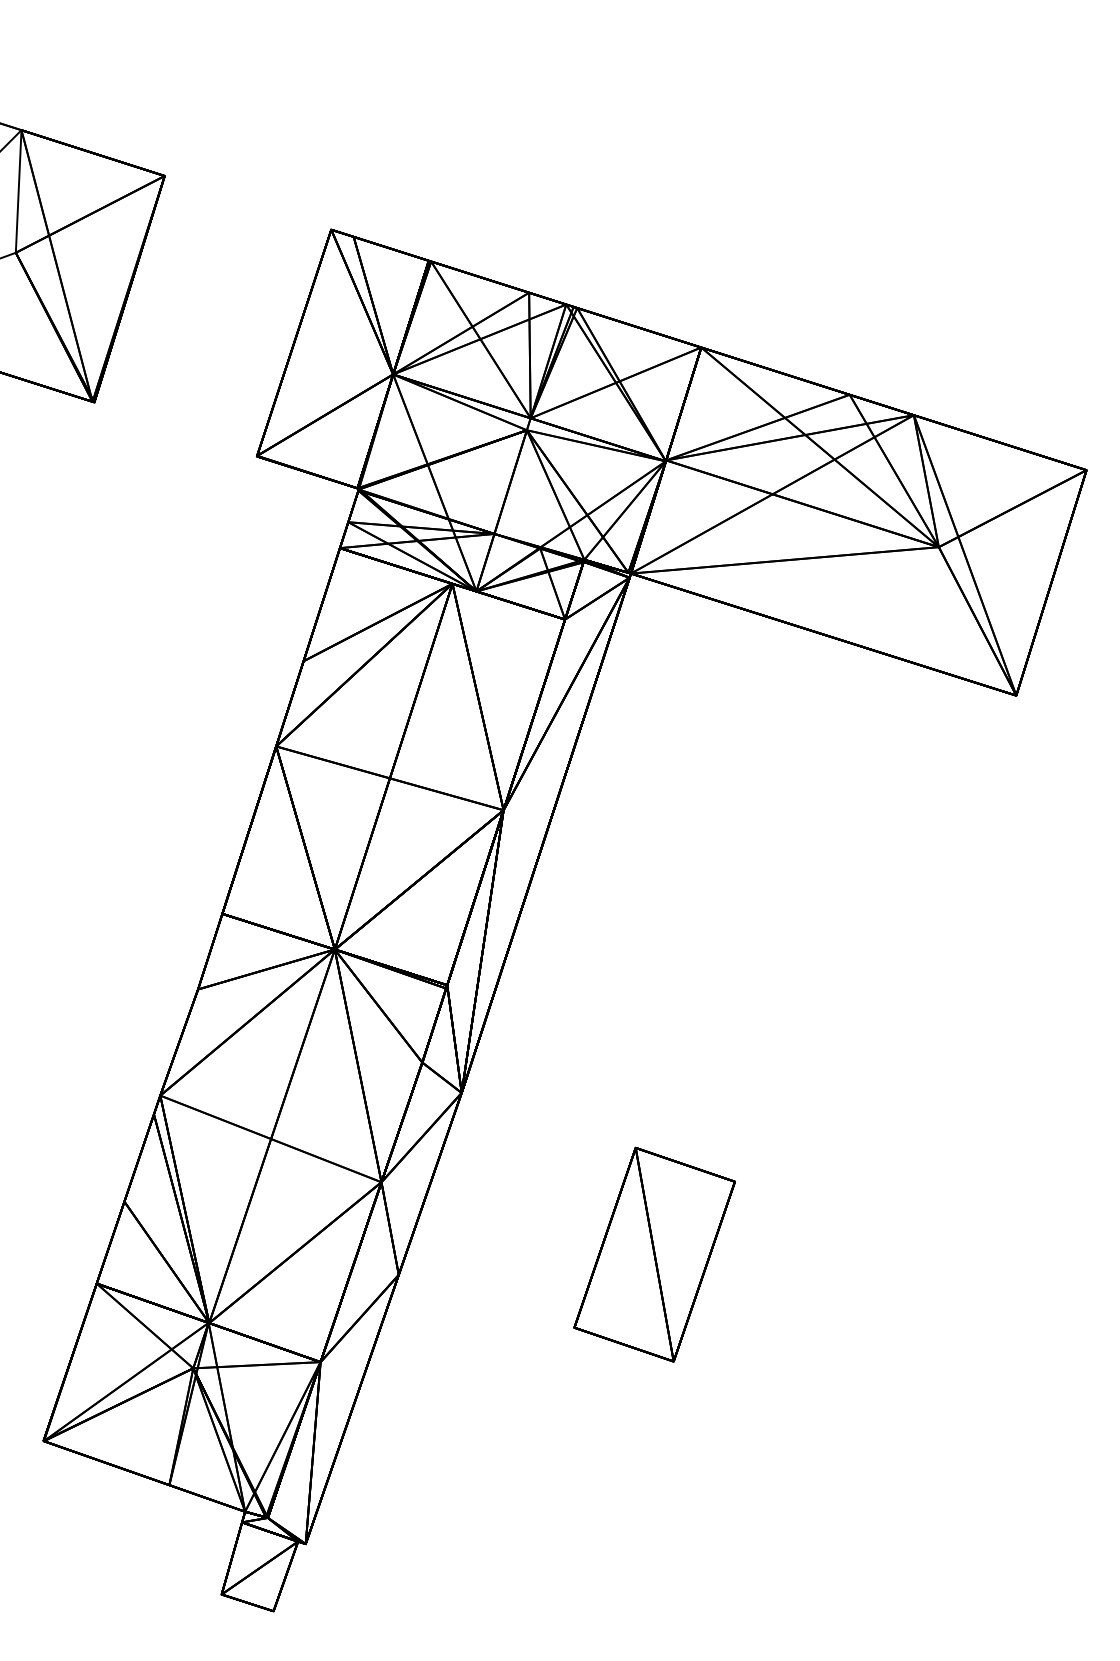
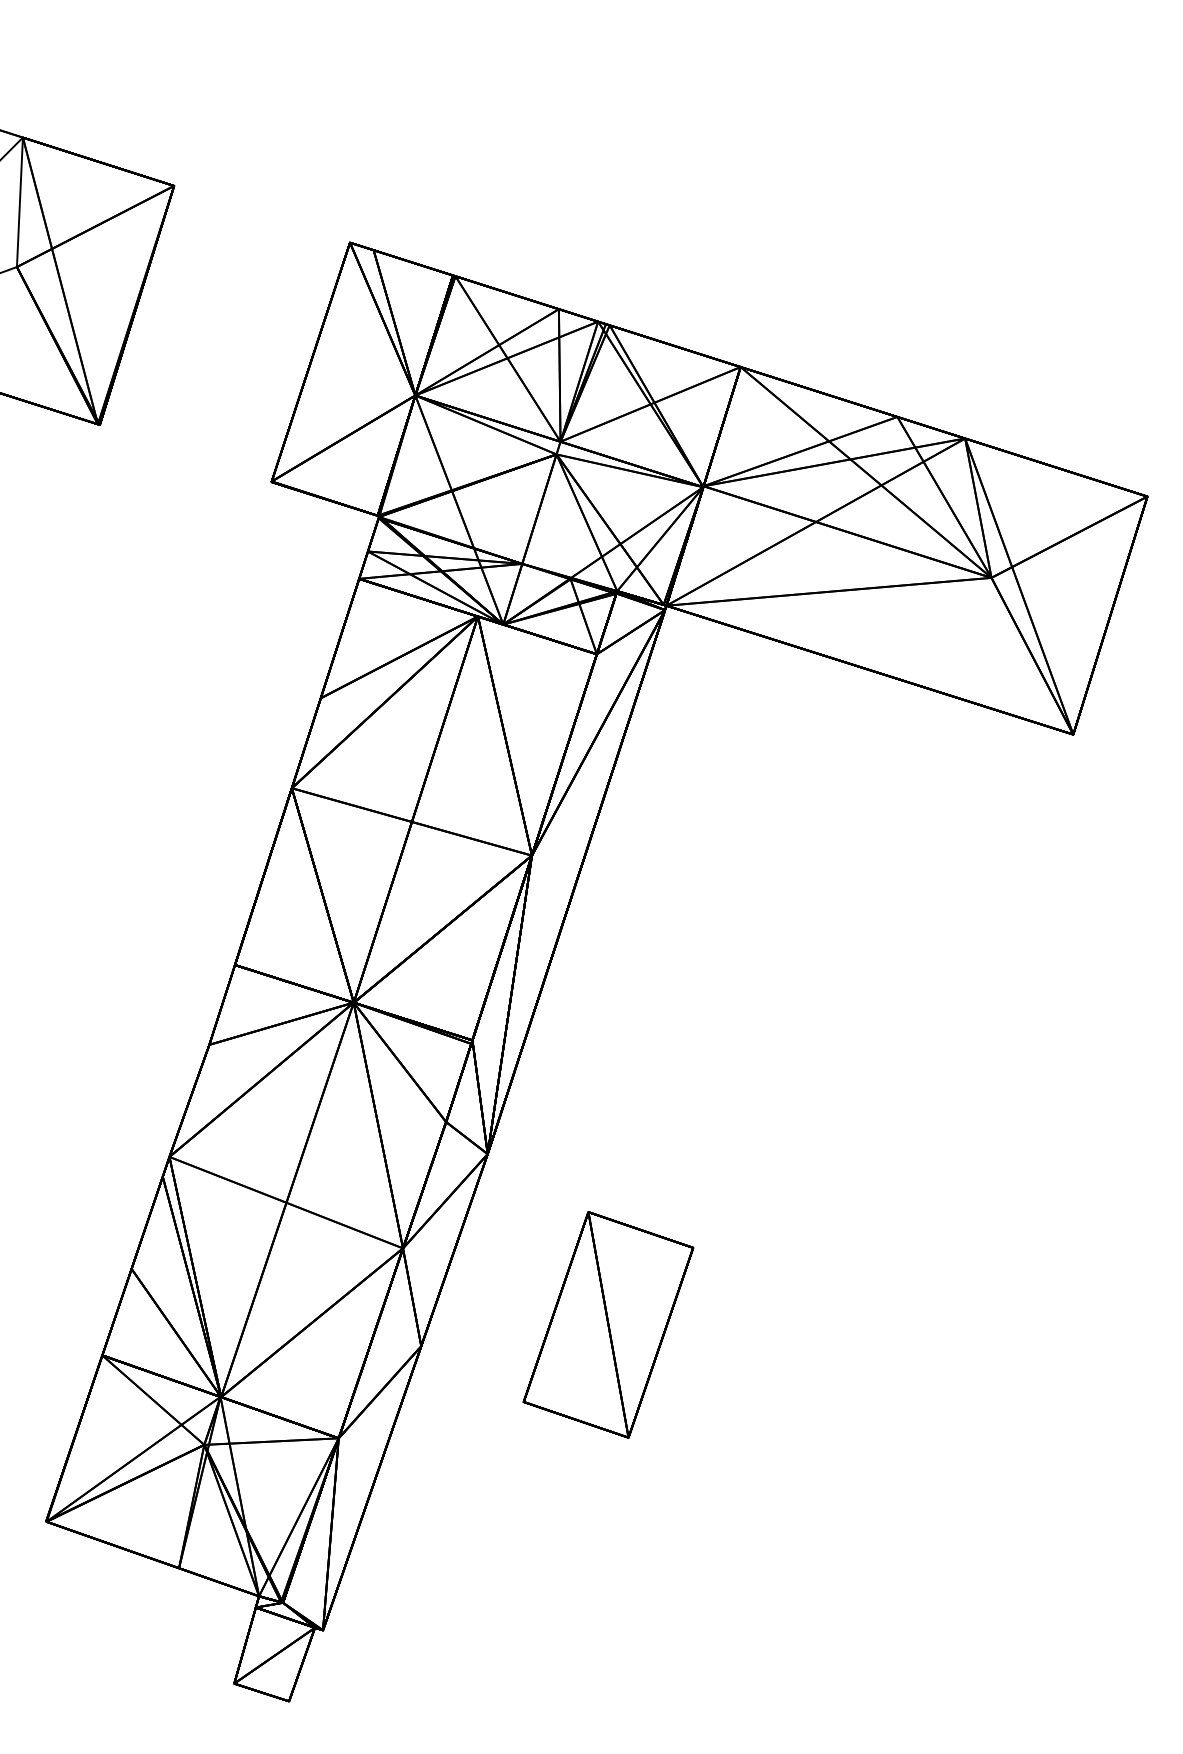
part: (654, 1254) -> (608, 1324), moved

